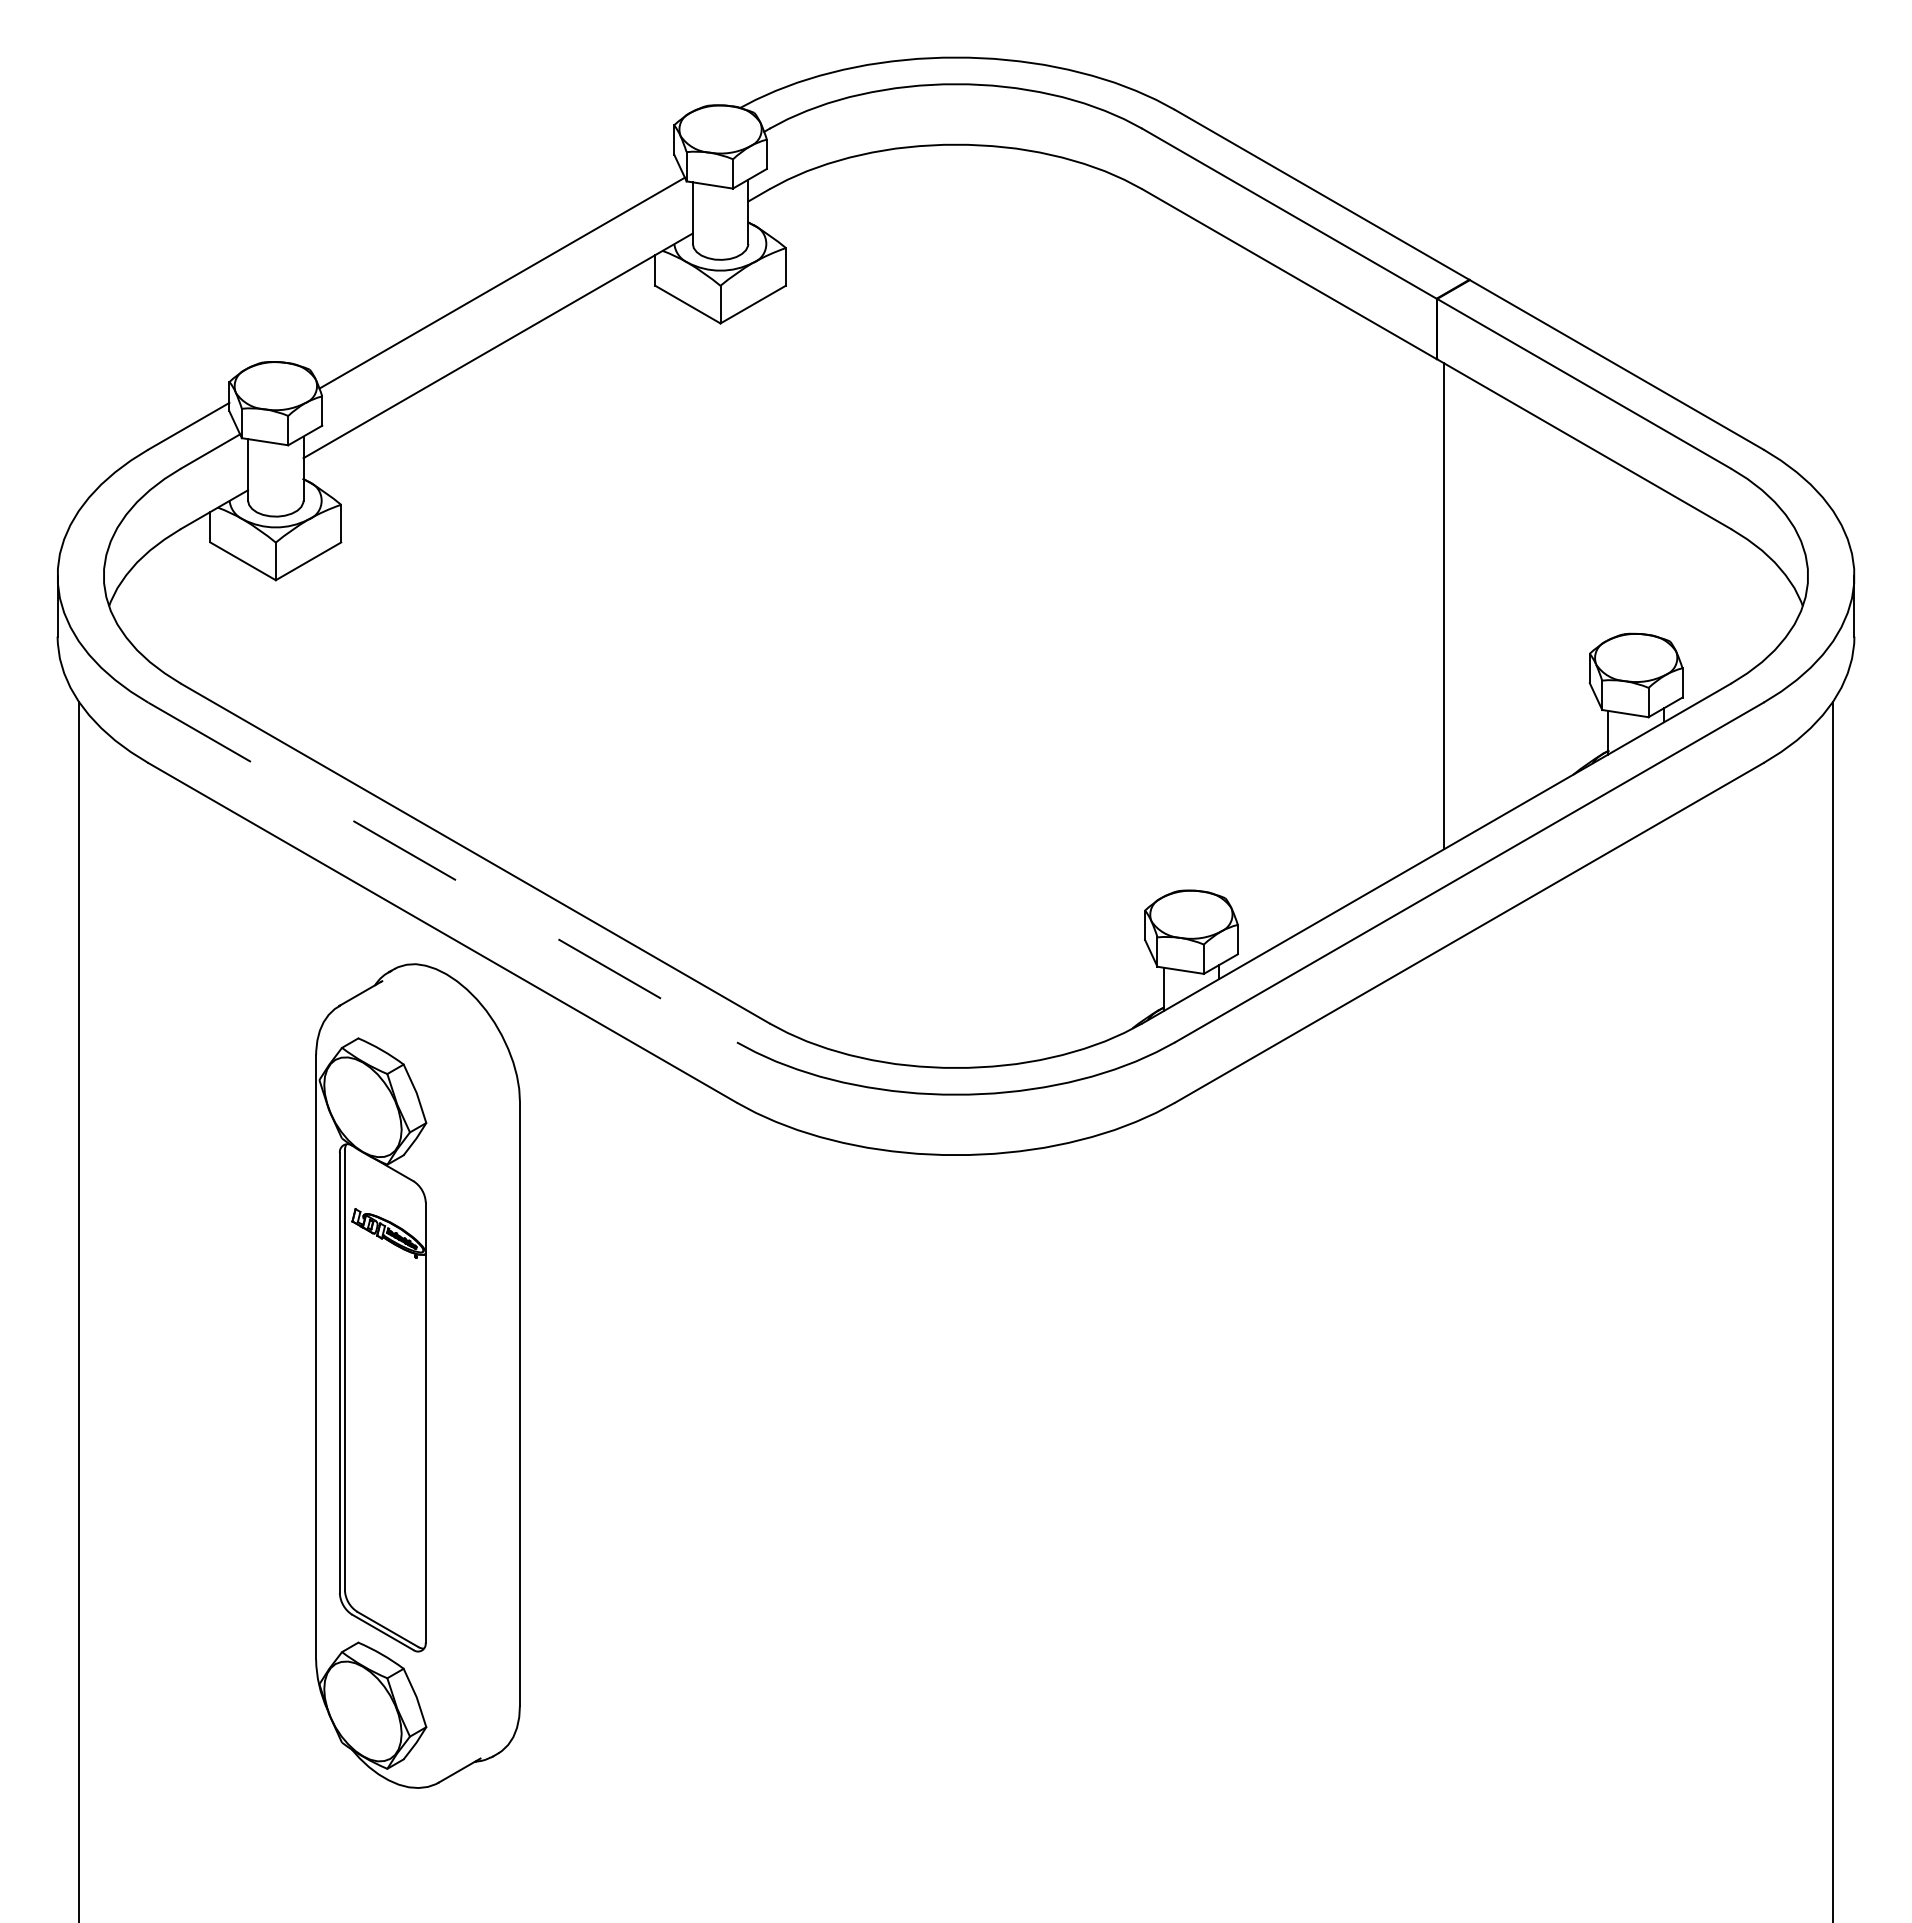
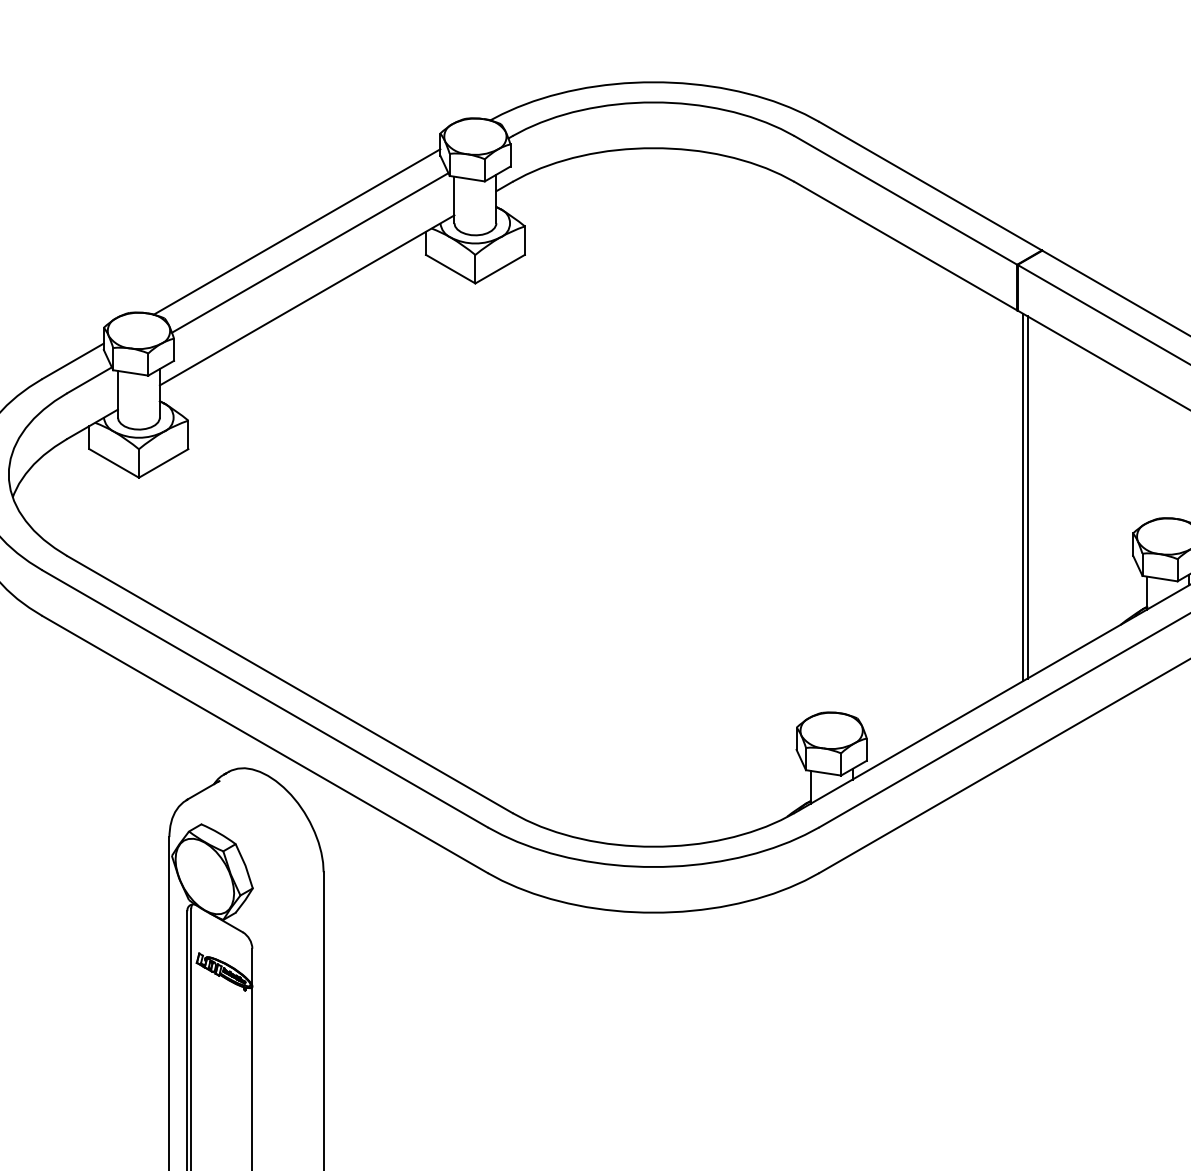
line: (484, 255) -> (296, 232), added
line: (1450, 605) -> (1027, 496), added
line: (442, 872) -> (265, 698), dashed -> solid

